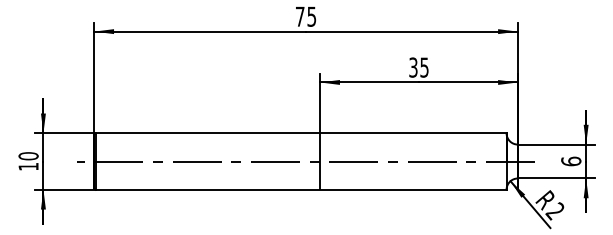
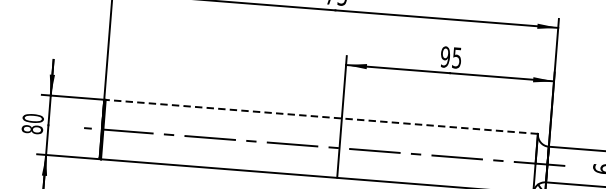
text: (413, 67) -> (445, 56), 35 -> 95
line: (300, 133) -> (321, 117), solid -> dashed
text: (28, 166) -> (32, 129), 10 -> 80

